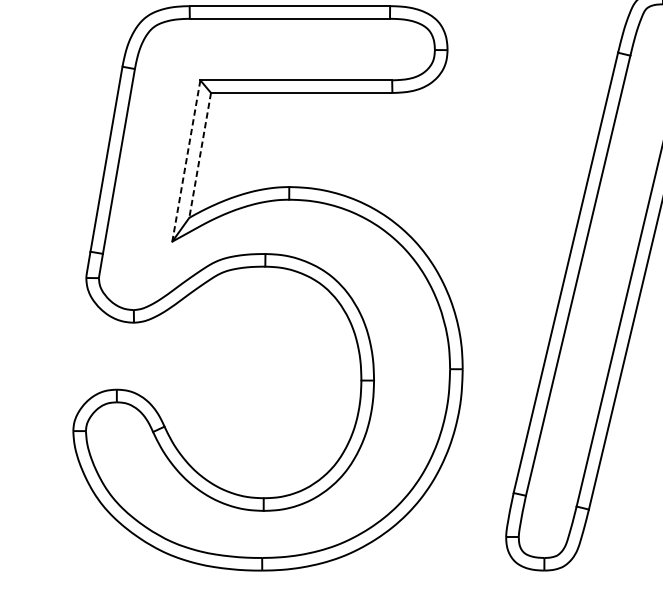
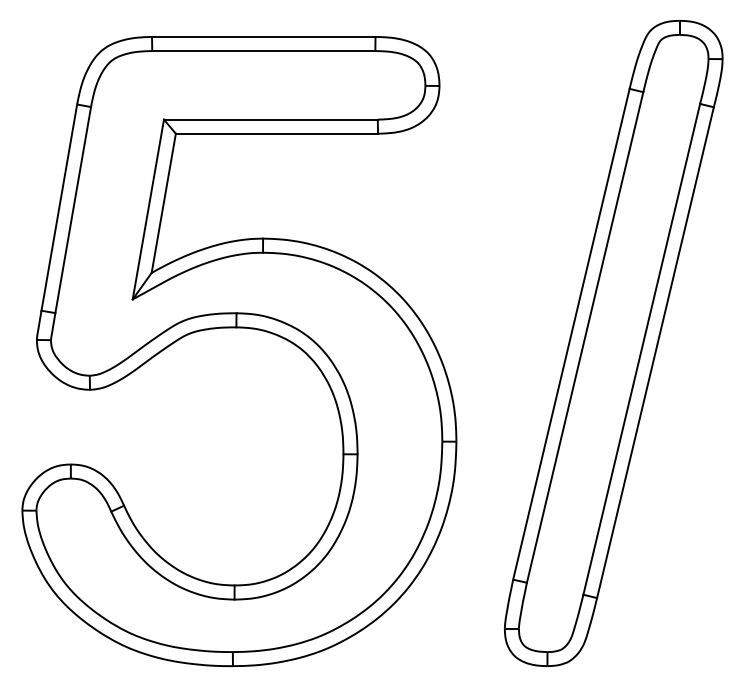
line: (199, 155) -> (163, 203), dashed -> solid
line: (186, 161) -> (148, 210), dashed -> solid

